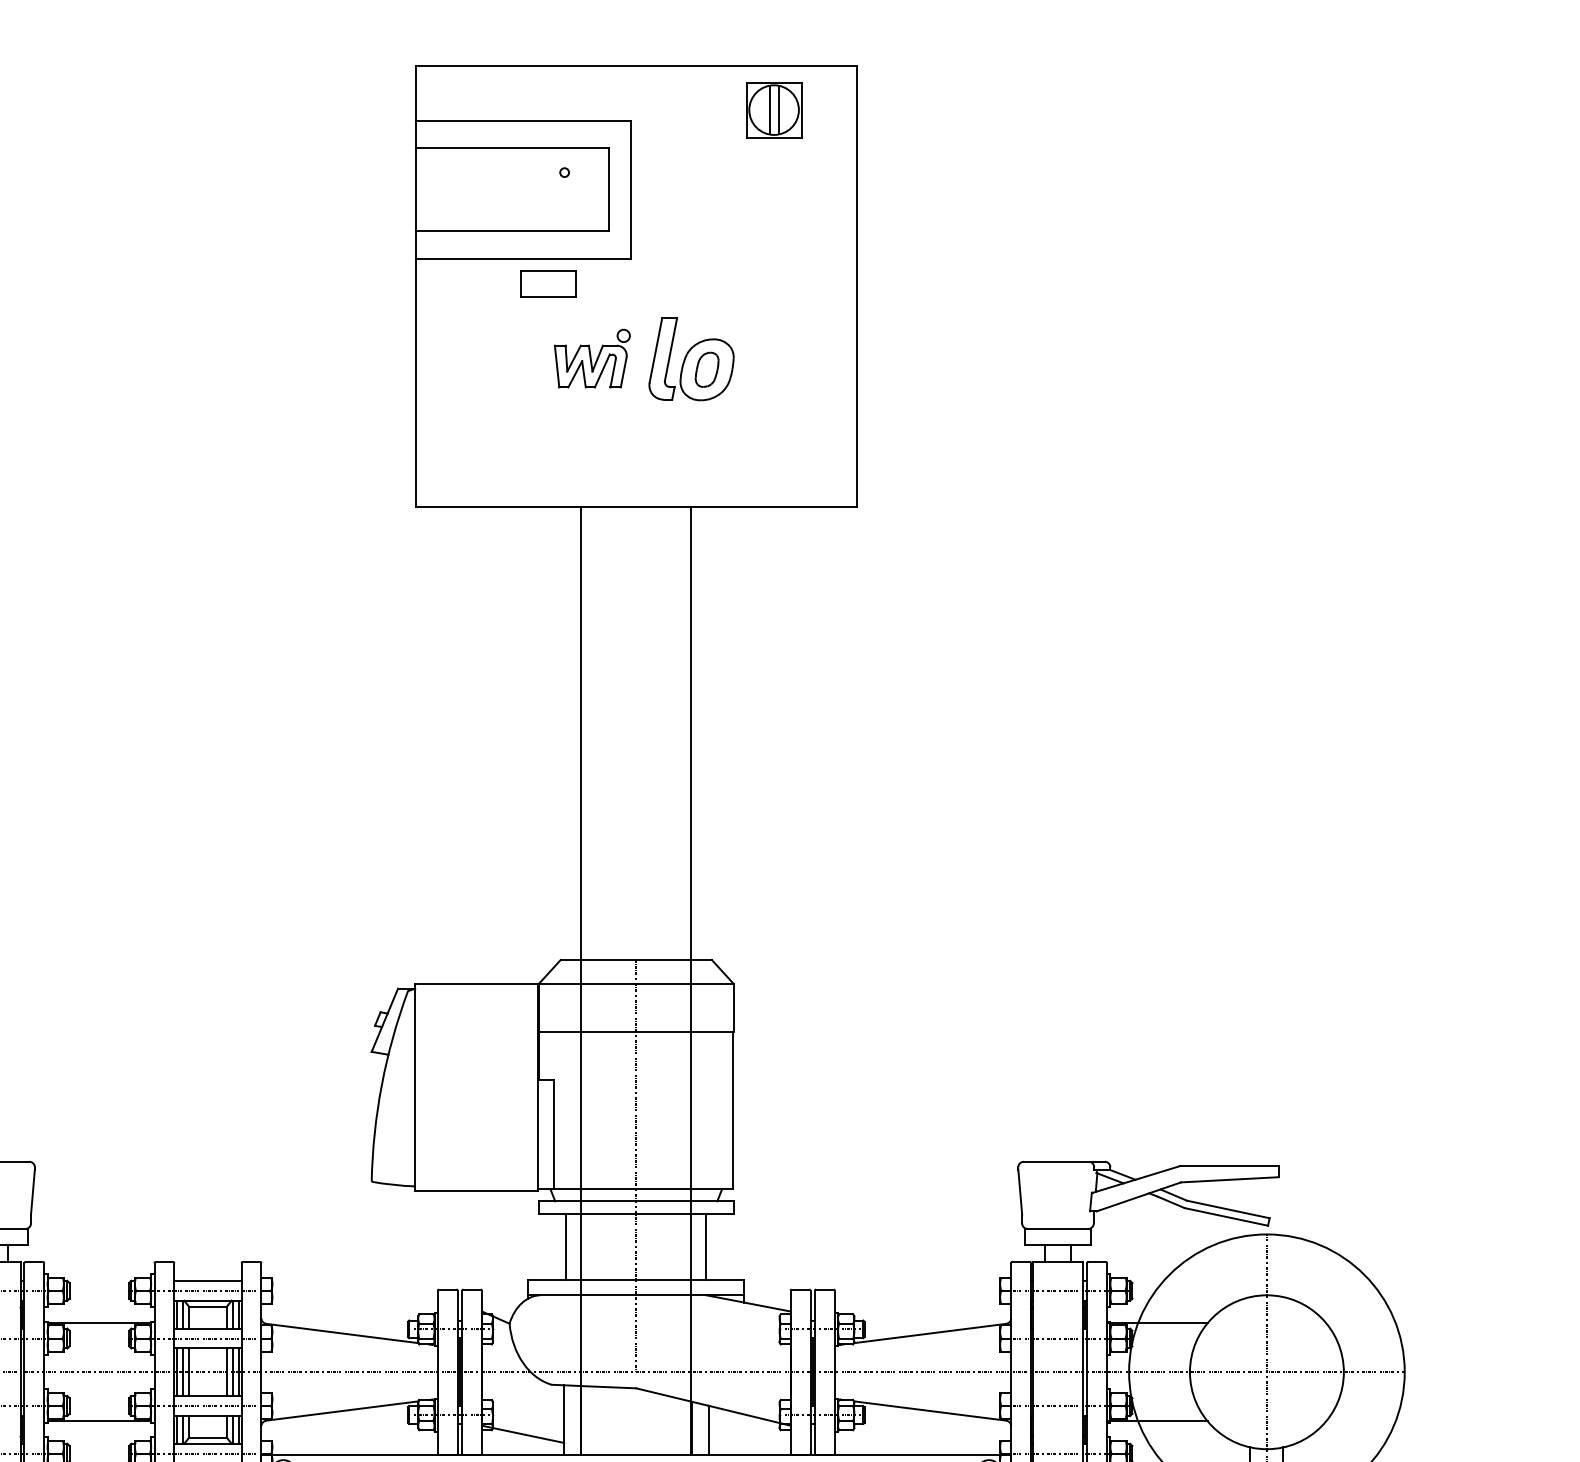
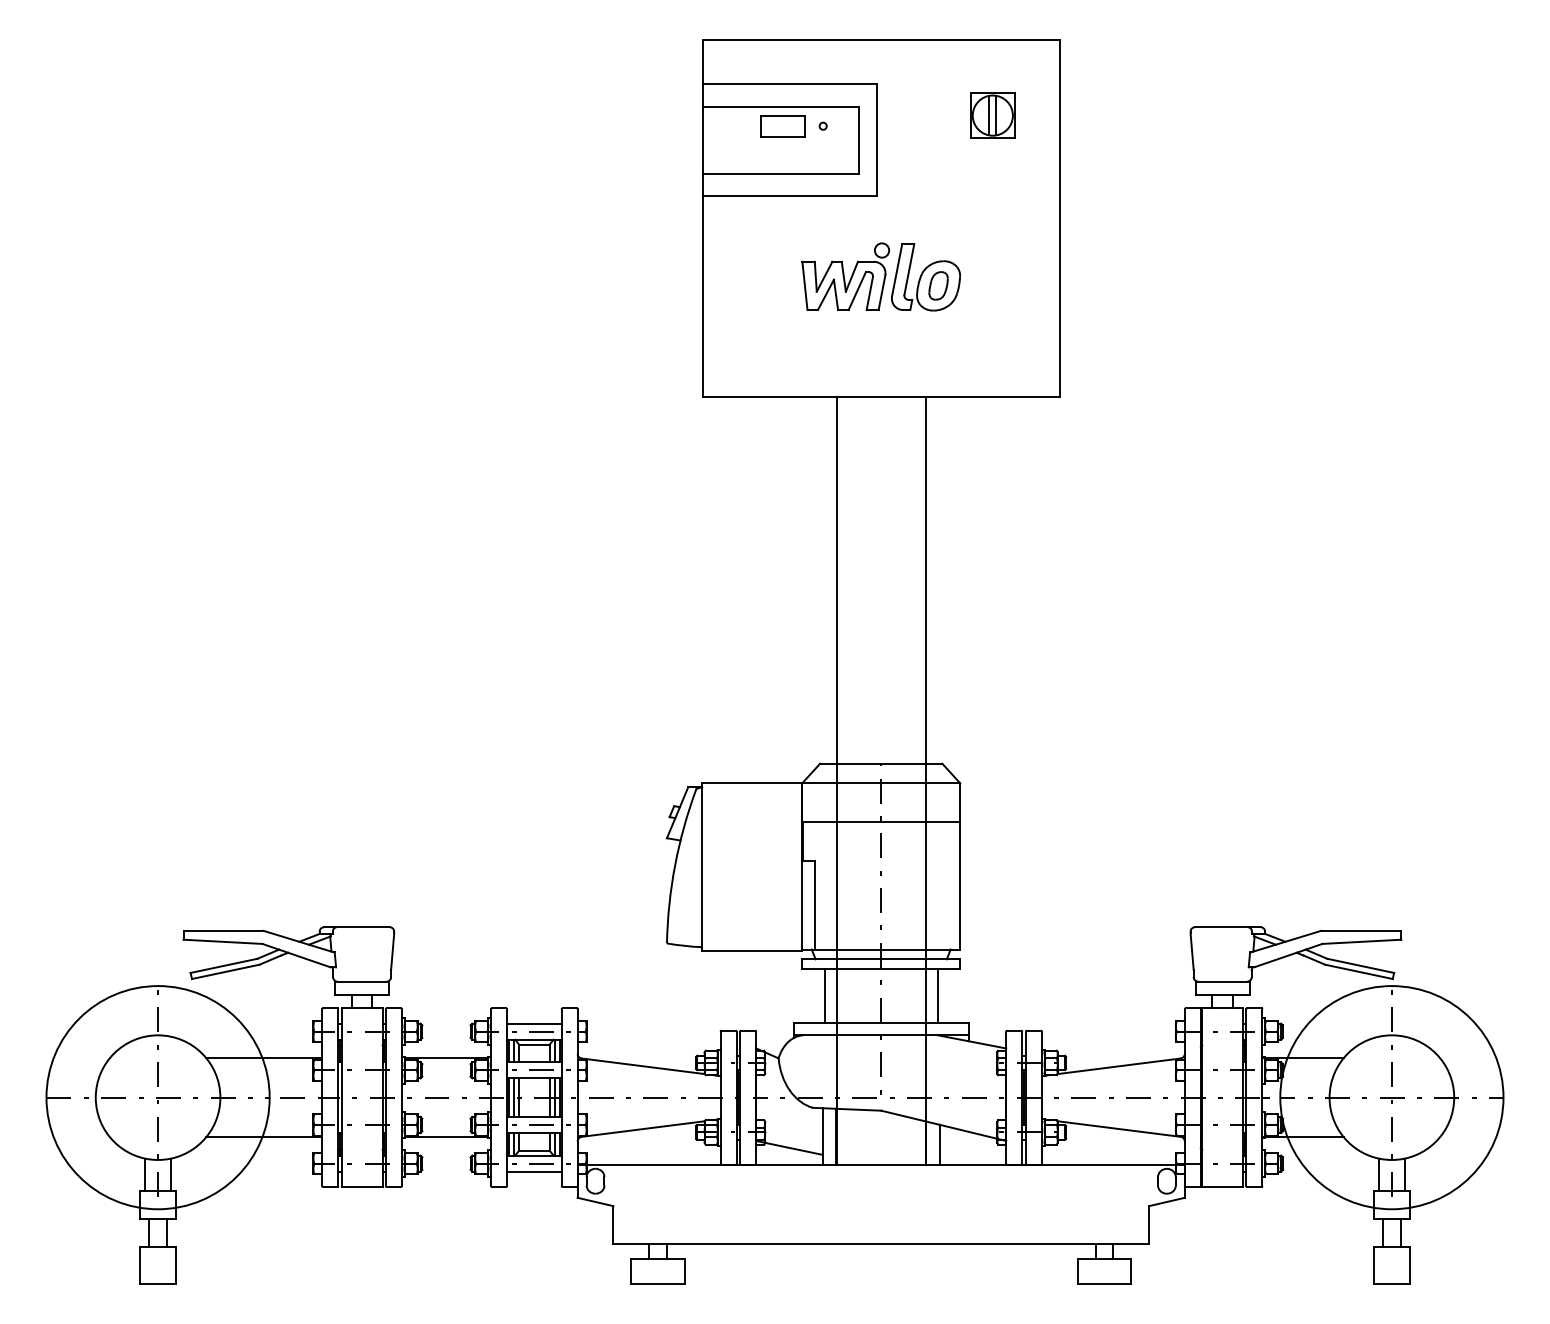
part: (773, 109) -> (992, 115), moved
part: (547, 284) -> (782, 126), moved
part: (592, 358) -> (845, 276), size x1.43

